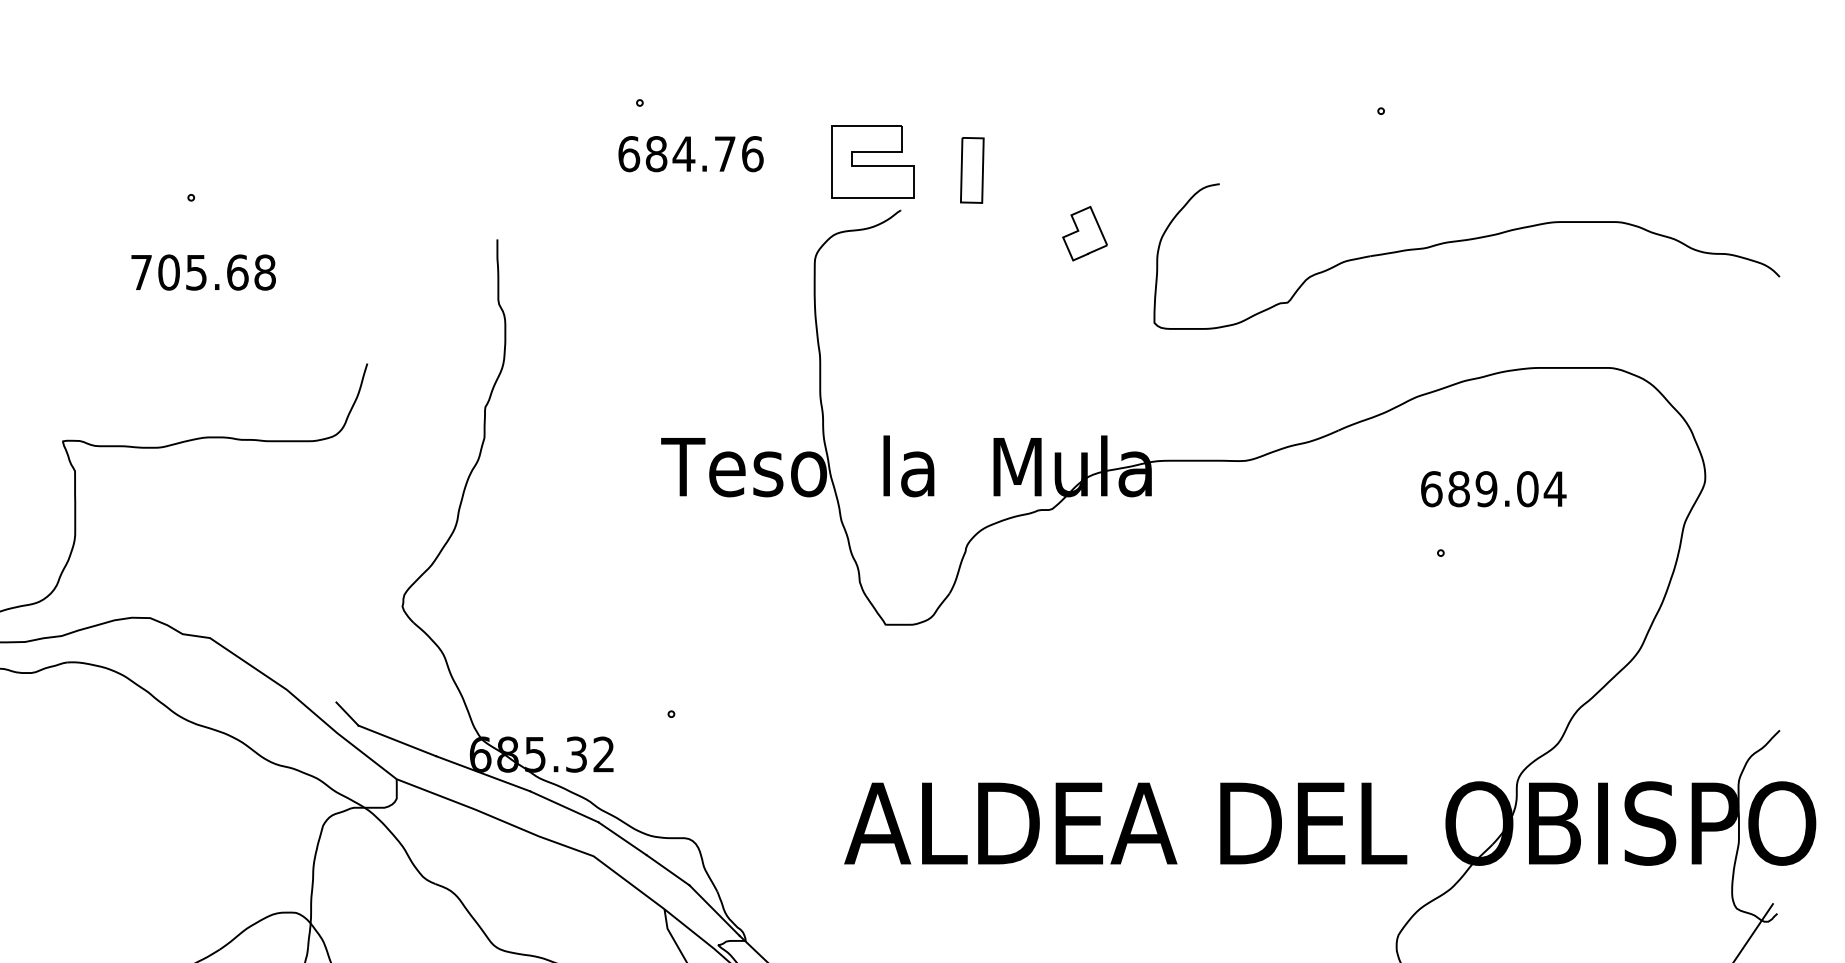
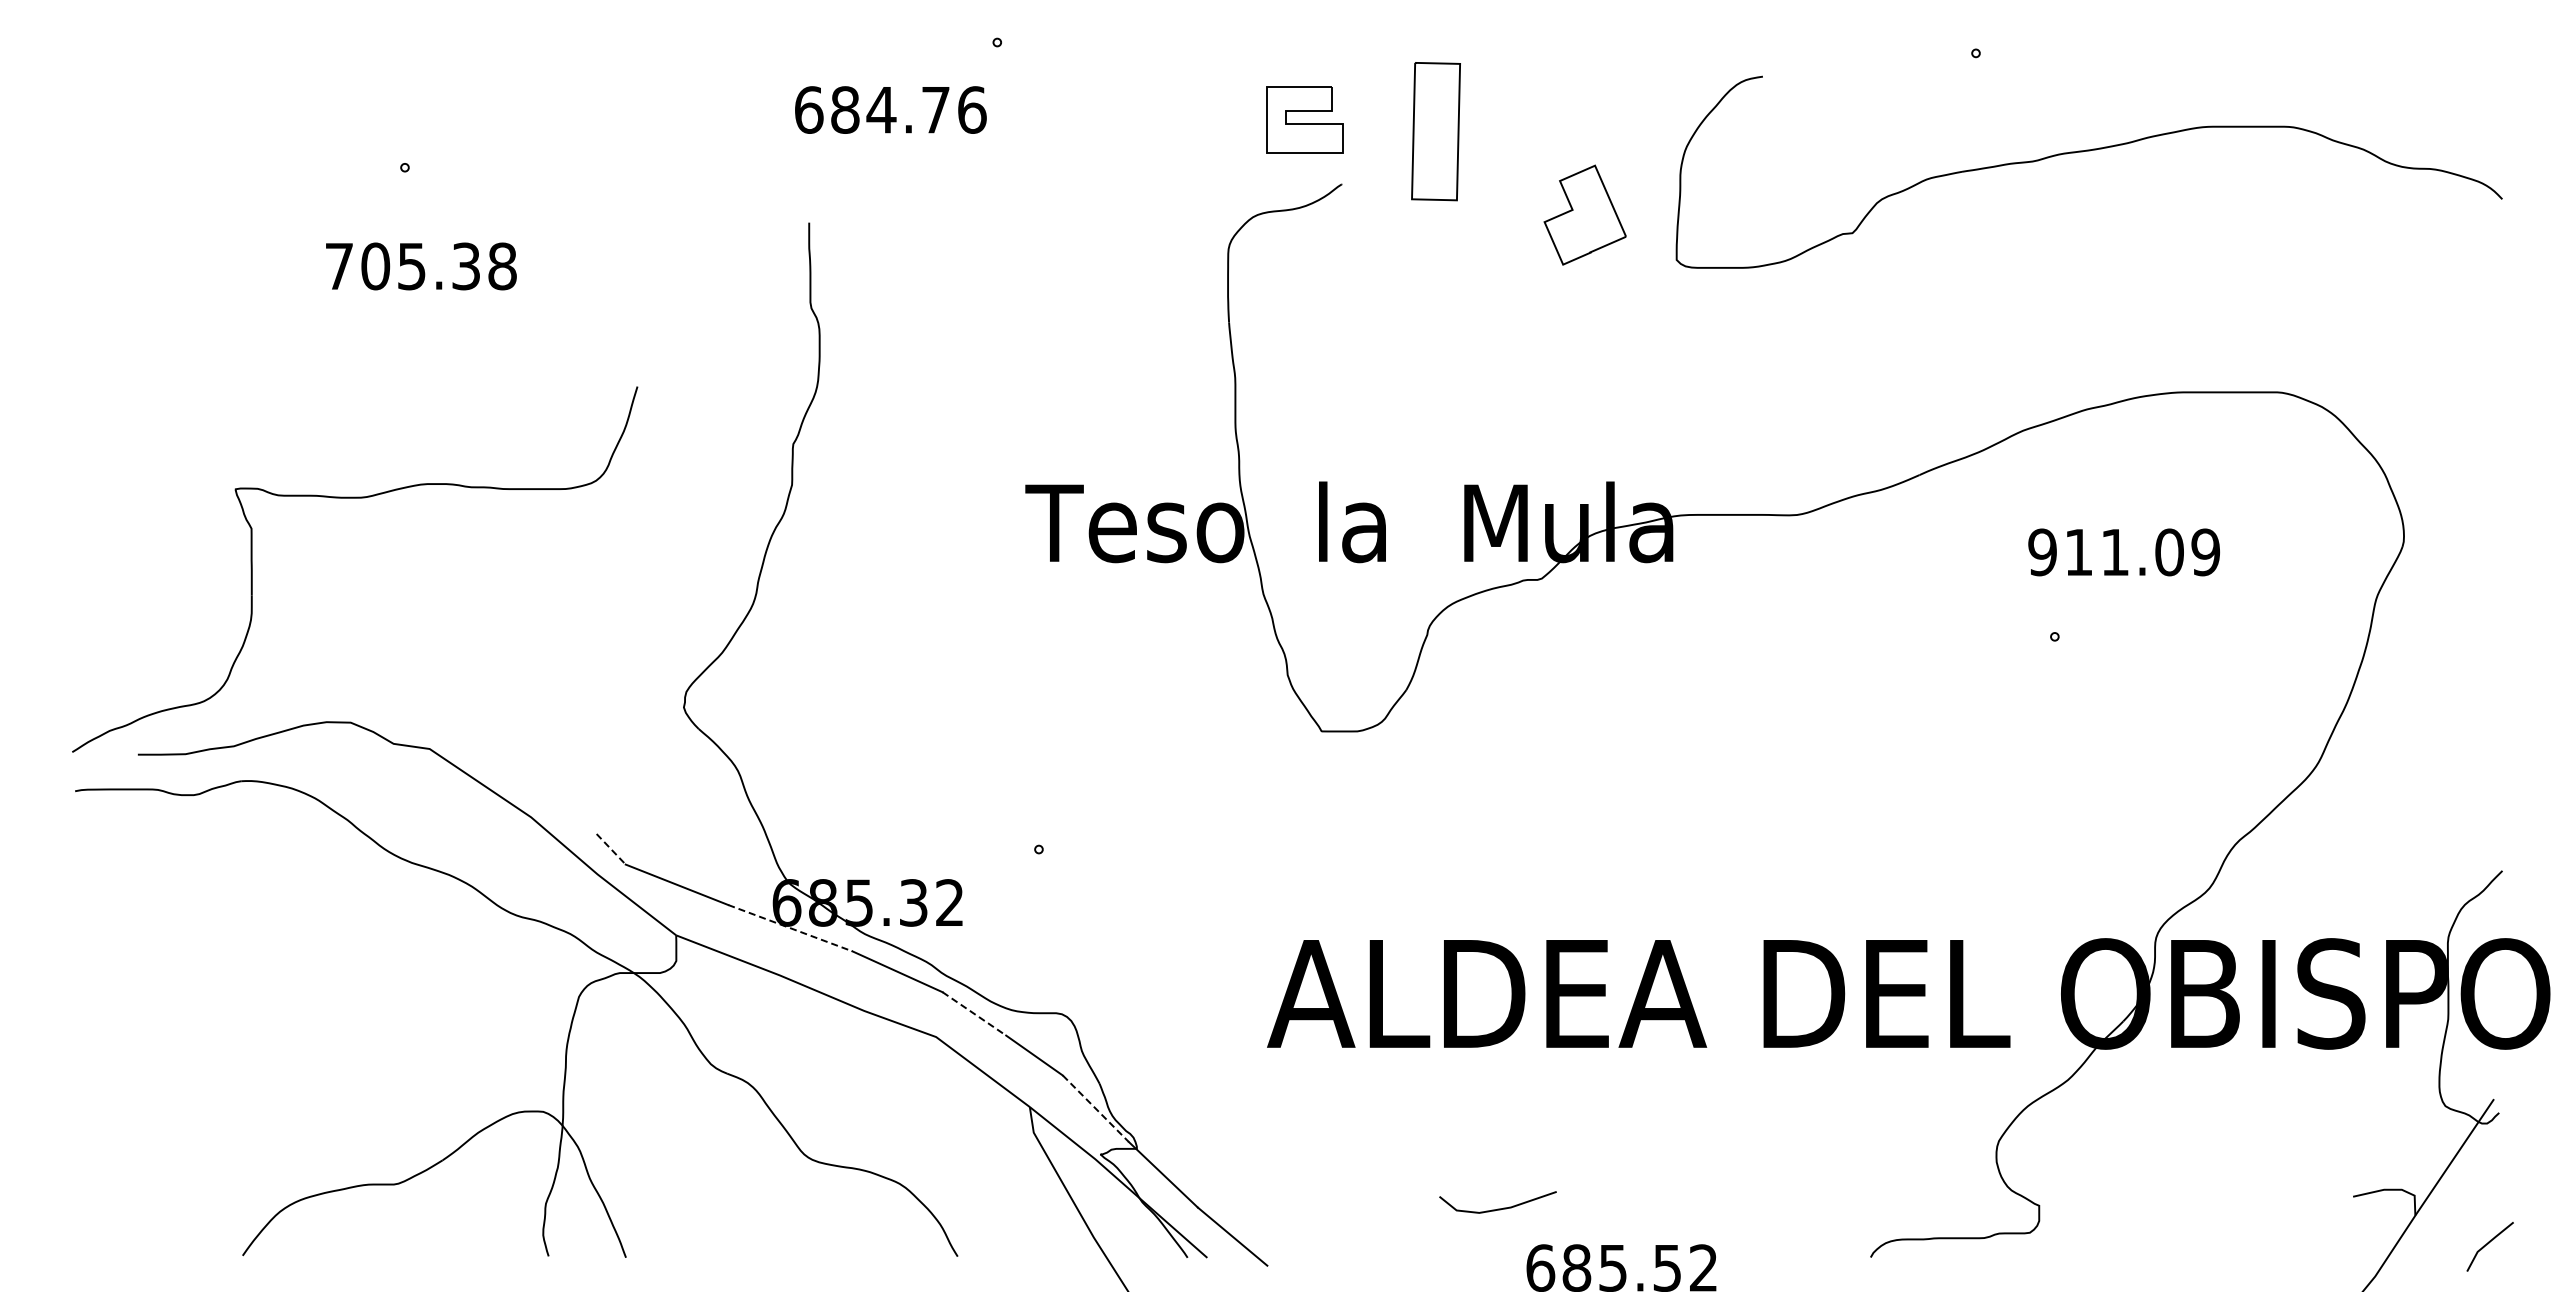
text: (690, 153) -> (890, 109), moved
part: (873, 161) -> (1305, 119), size x0.7
part: (972, 170) -> (1436, 131), size x1.6
part: (1084, 233) -> (1584, 214), size x1.4
part: (1461, 241) -> (2082, 152), moved
text: (237, 272) -> (466, 266), 705.68 -> 705.38
text: (1493, 489) -> (2124, 552), 689.04 -> 911.09
line: (347, 714) -> (611, 849), solid -> dashed
line: (483, 774) -> (790, 928), solid -> dashed
line: (622, 839) -> (974, 1014), solid -> dashed
line: (714, 910) -> (1095, 1108), solid -> dashed

